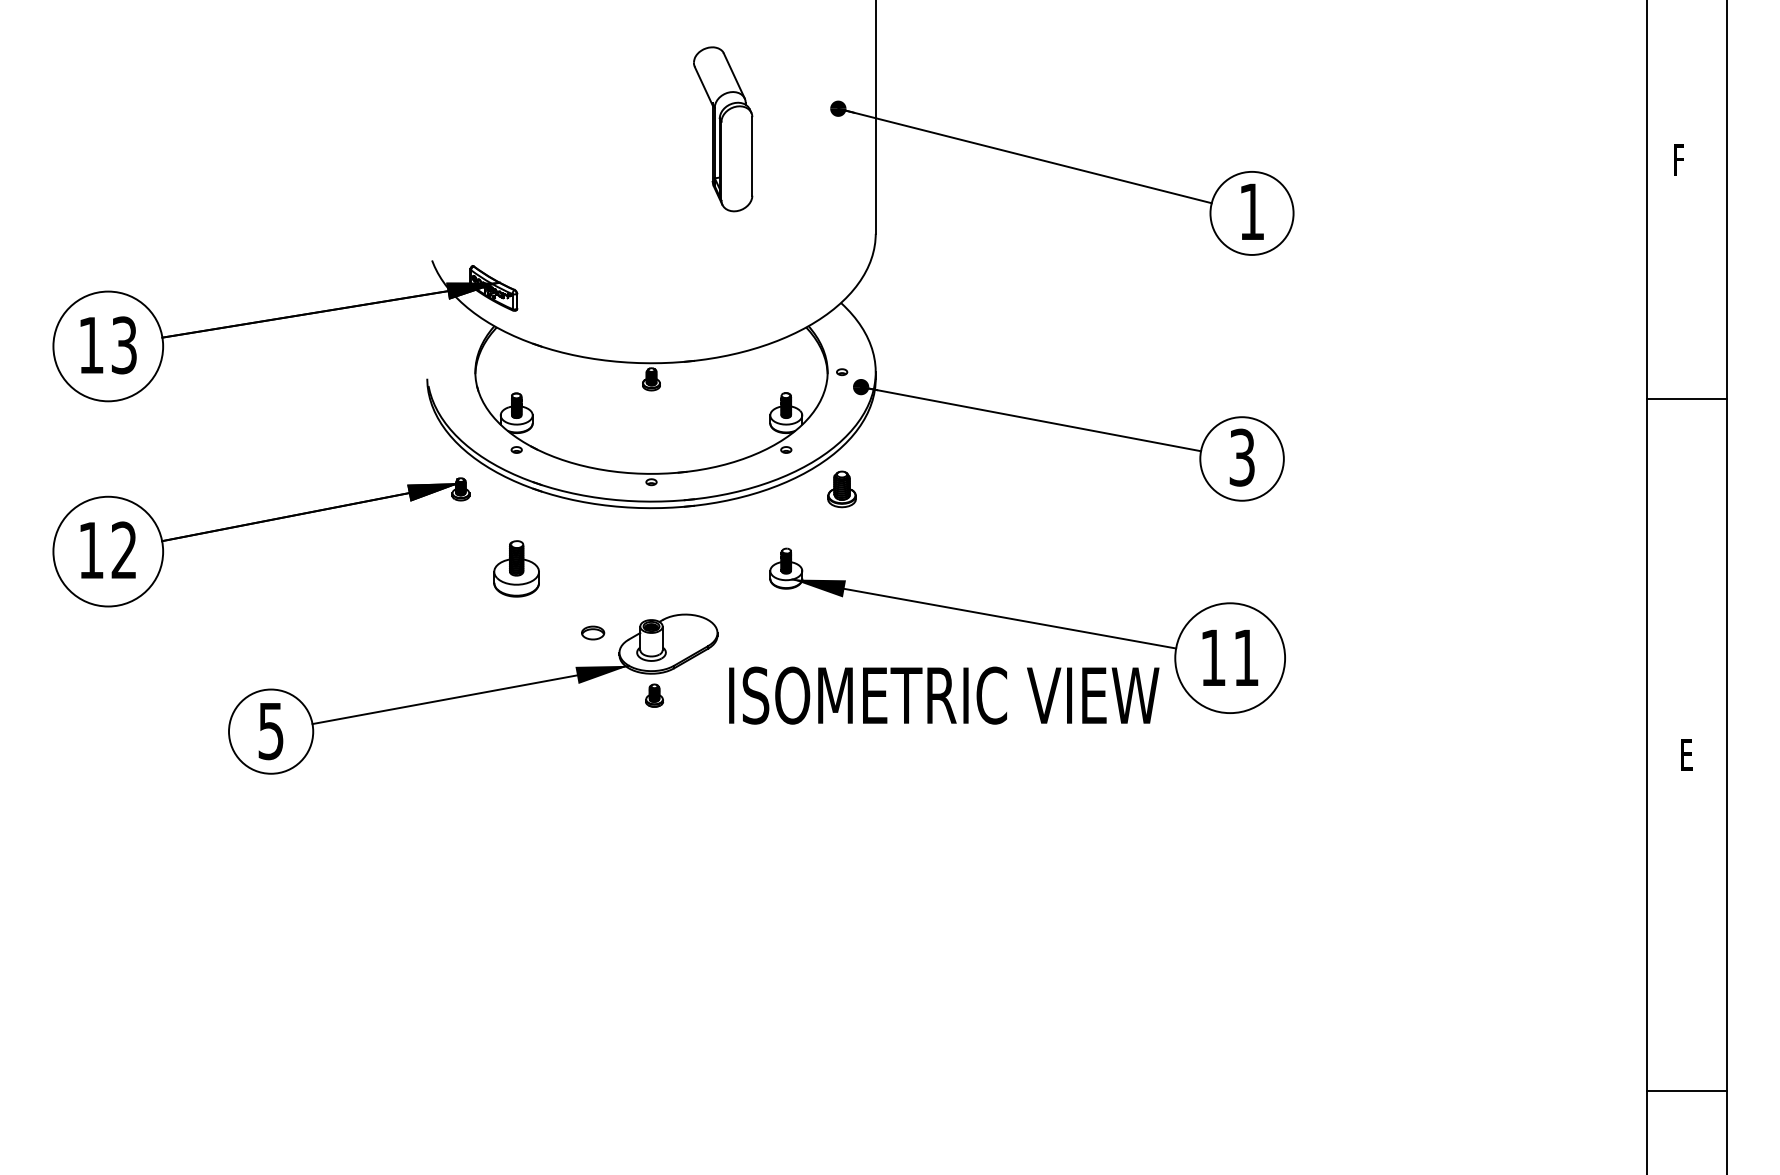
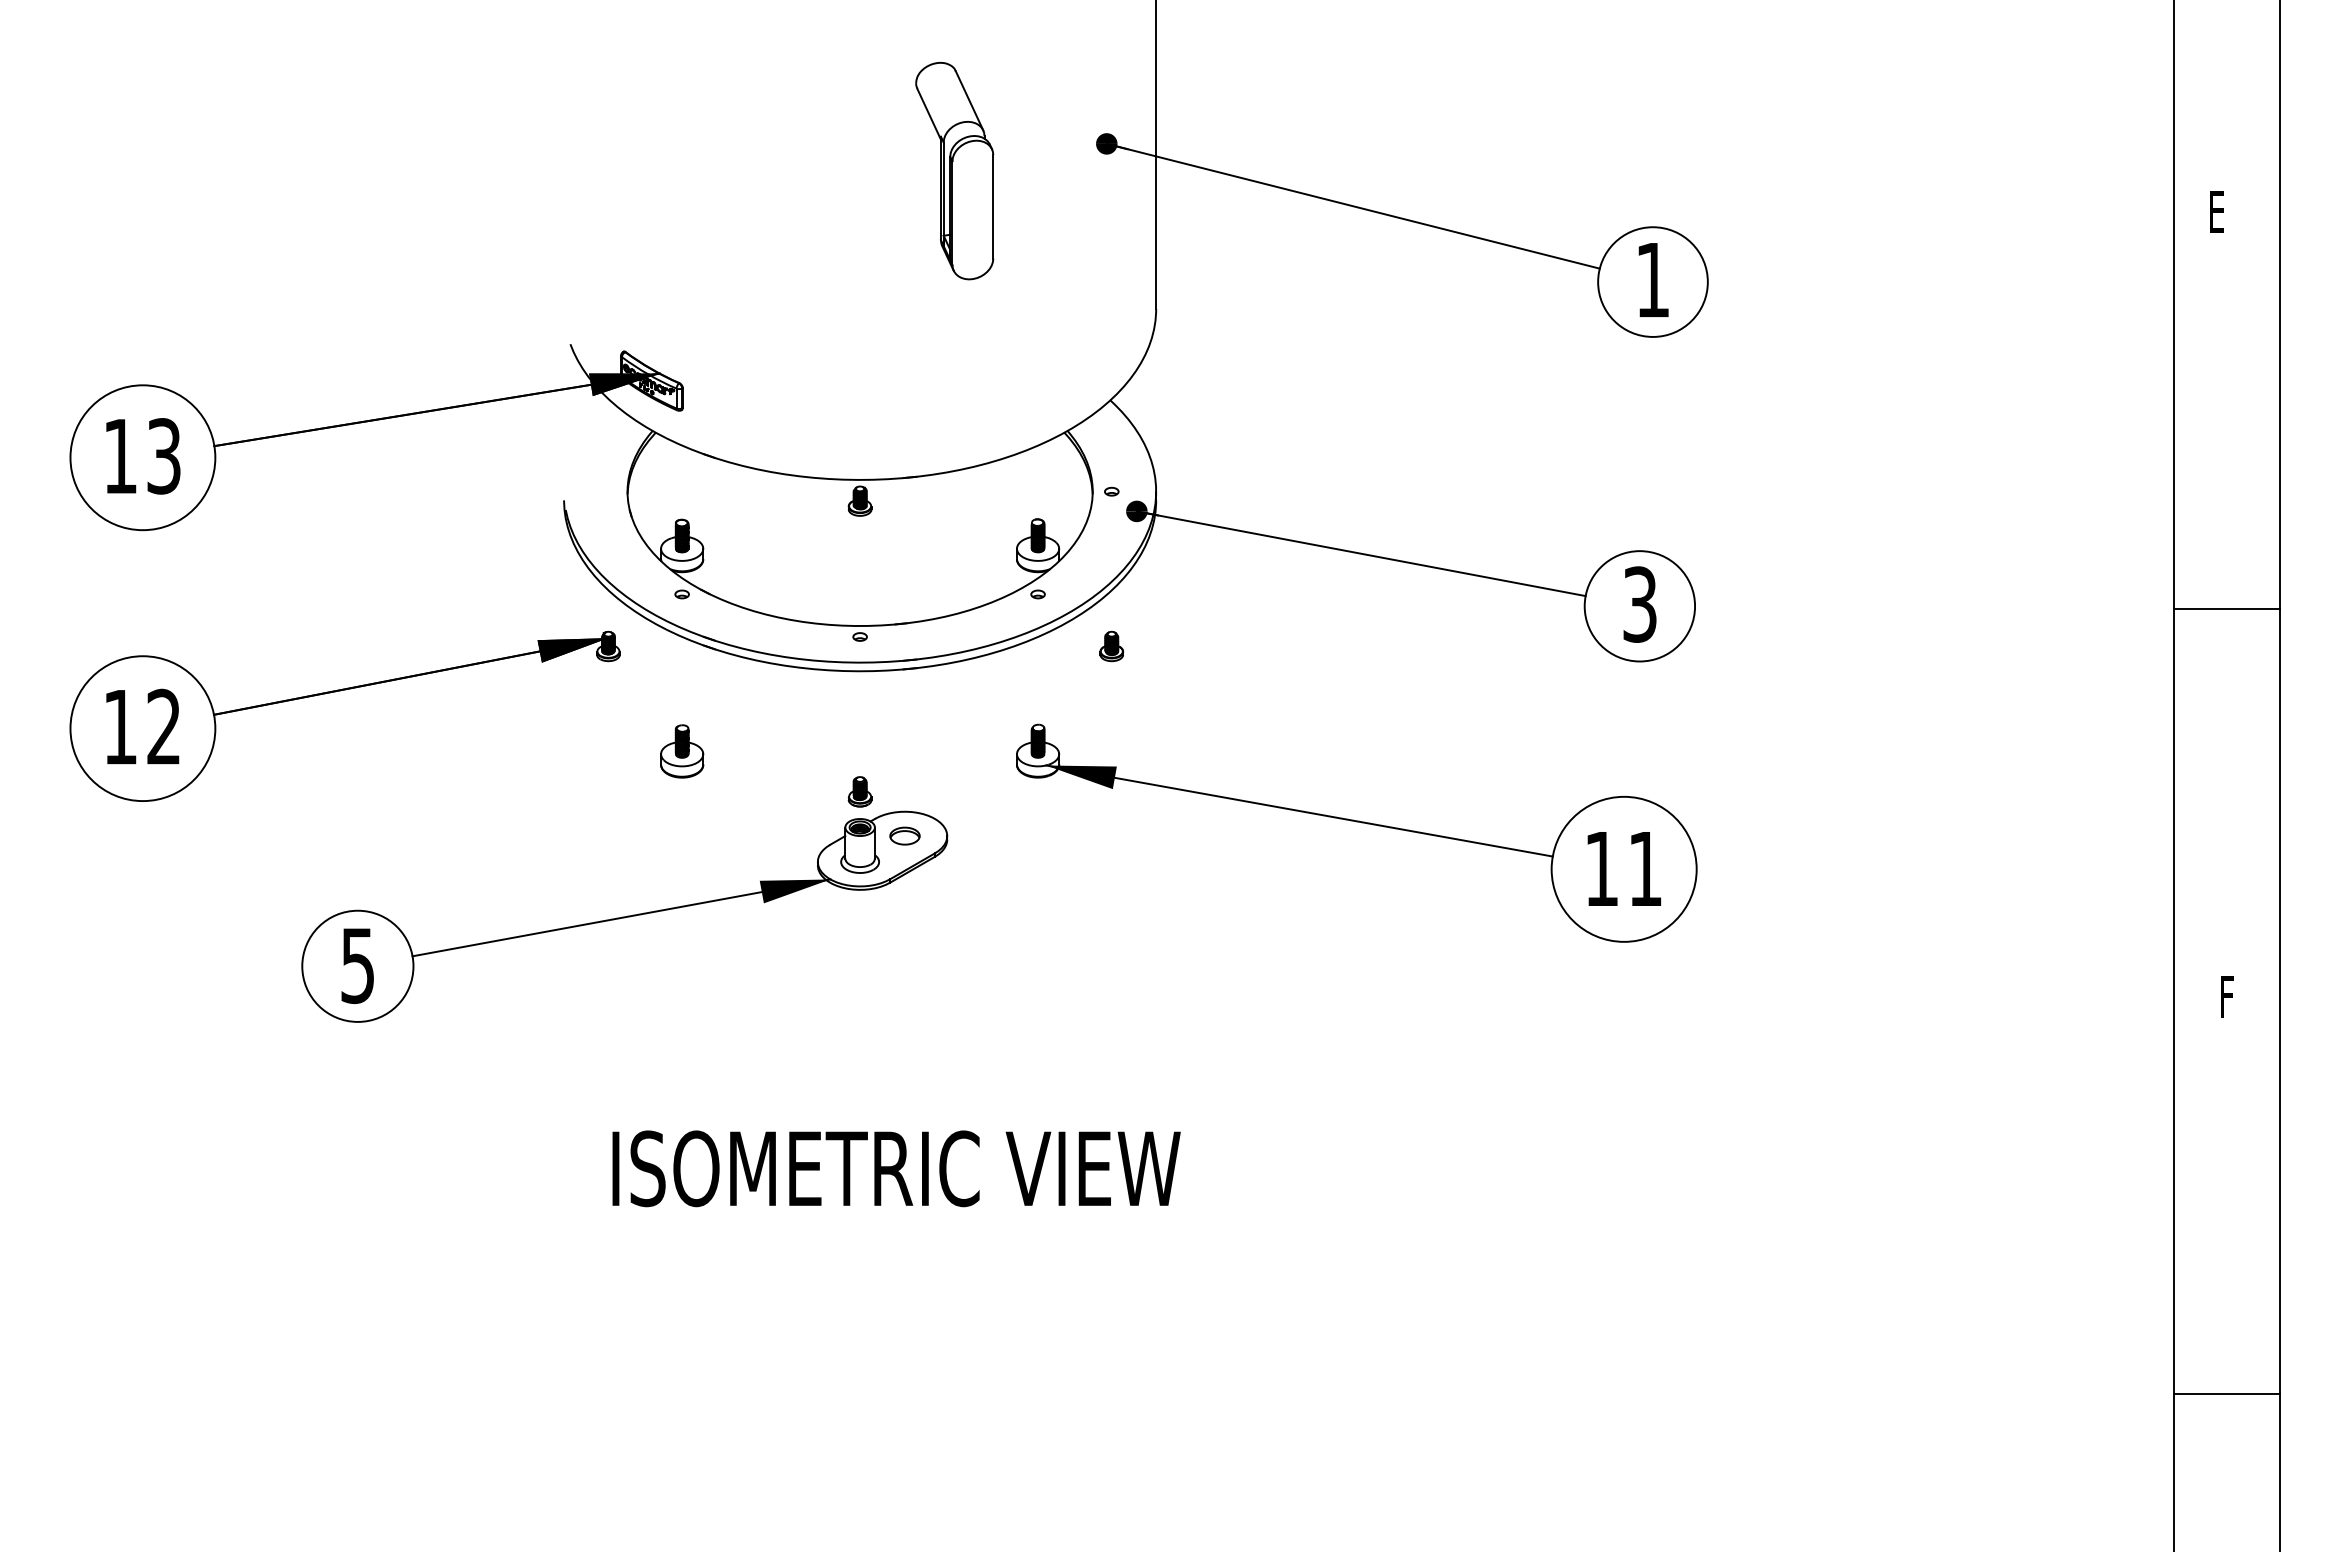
text: (1680, 162) -> (2218, 214), F -> E
line: (1686, 399) -> (2226, 608), moved
part: (841, 489) -> (1111, 646), size x0.62
part: (516, 568) -> (682, 751), size x0.71
part: (592, 632) -> (904, 835), moved
part: (654, 695) -> (859, 791), moved
text: (944, 695) -> (896, 1168), moved
text: (1687, 754) -> (2227, 996), E -> F
line: (1686, 1090) -> (2226, 1393), moved

